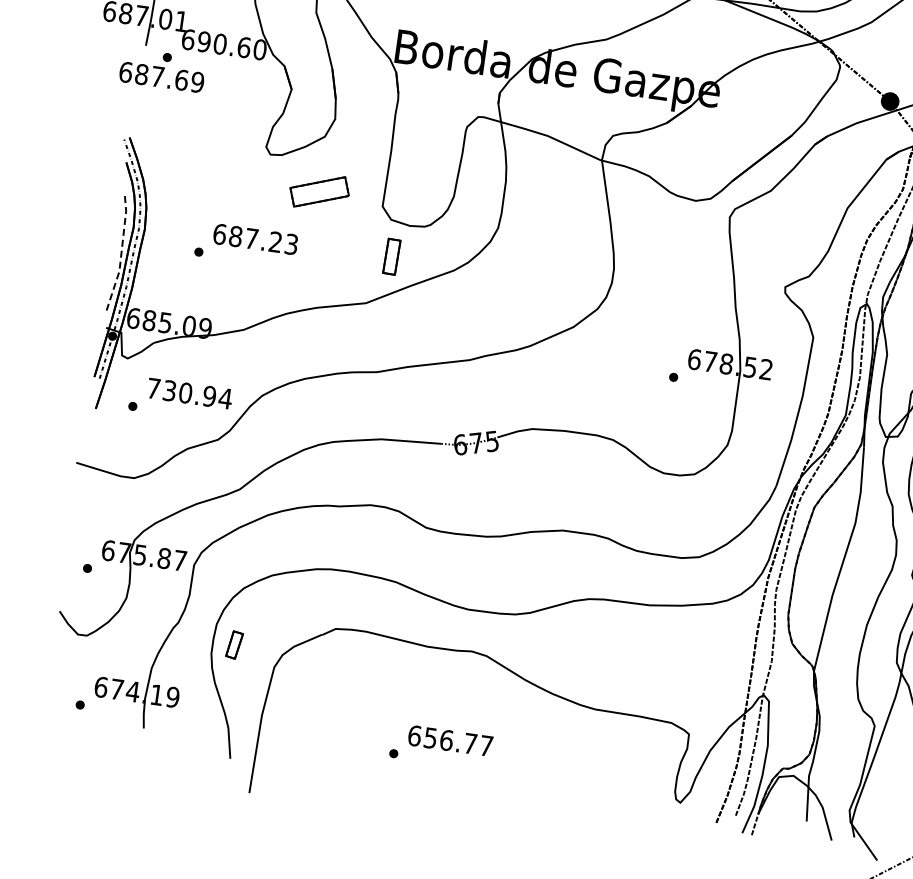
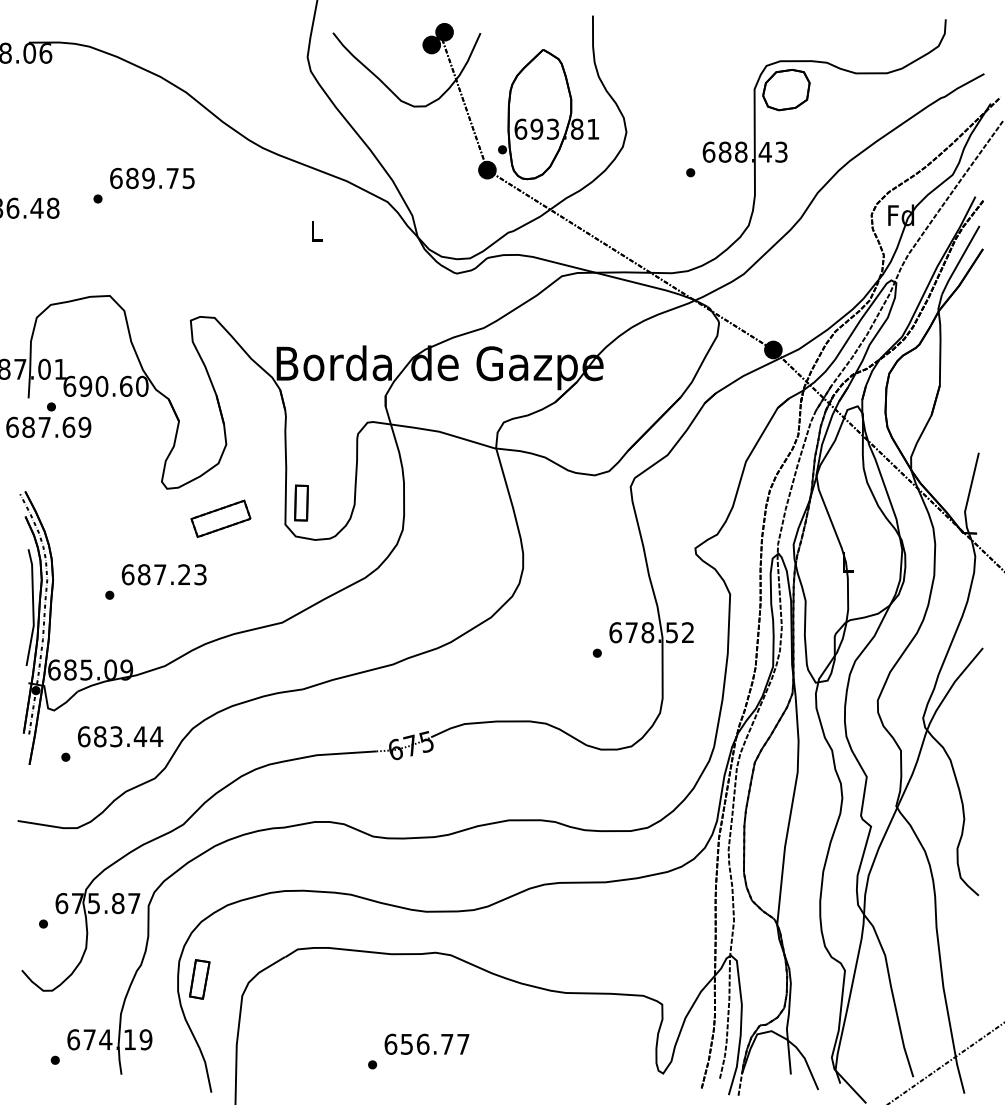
line: (121, 253) -> (33, 607), dashed -> solid
part: (391, 256) -> (301, 502), moved
text: (181, 392) -> (112, 736), 730.94 -> 683.44
part: (234, 645) -> (199, 979), size x1.43

